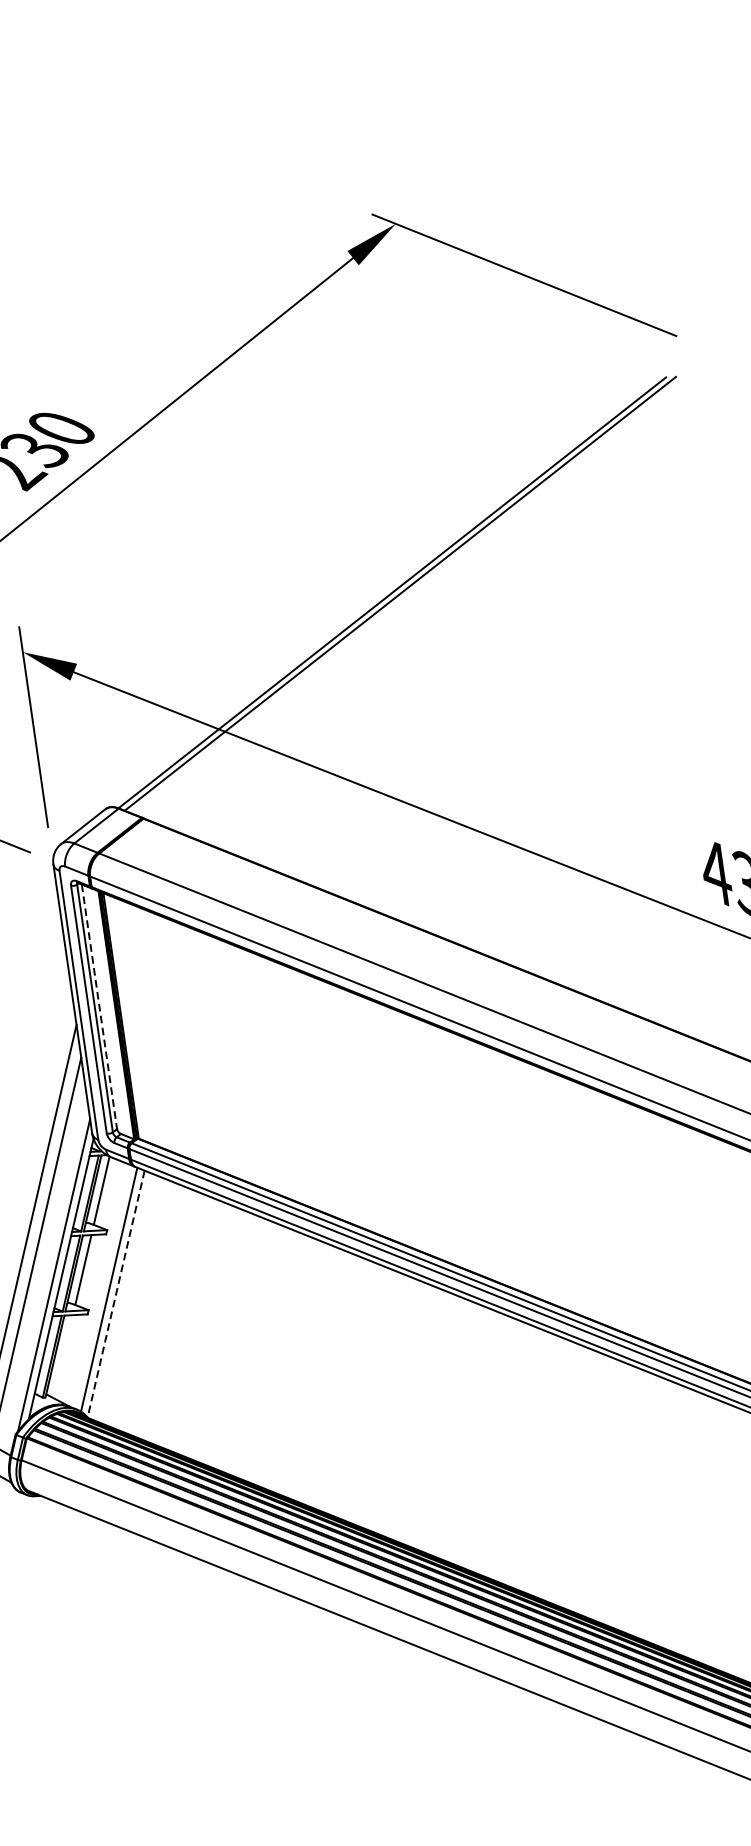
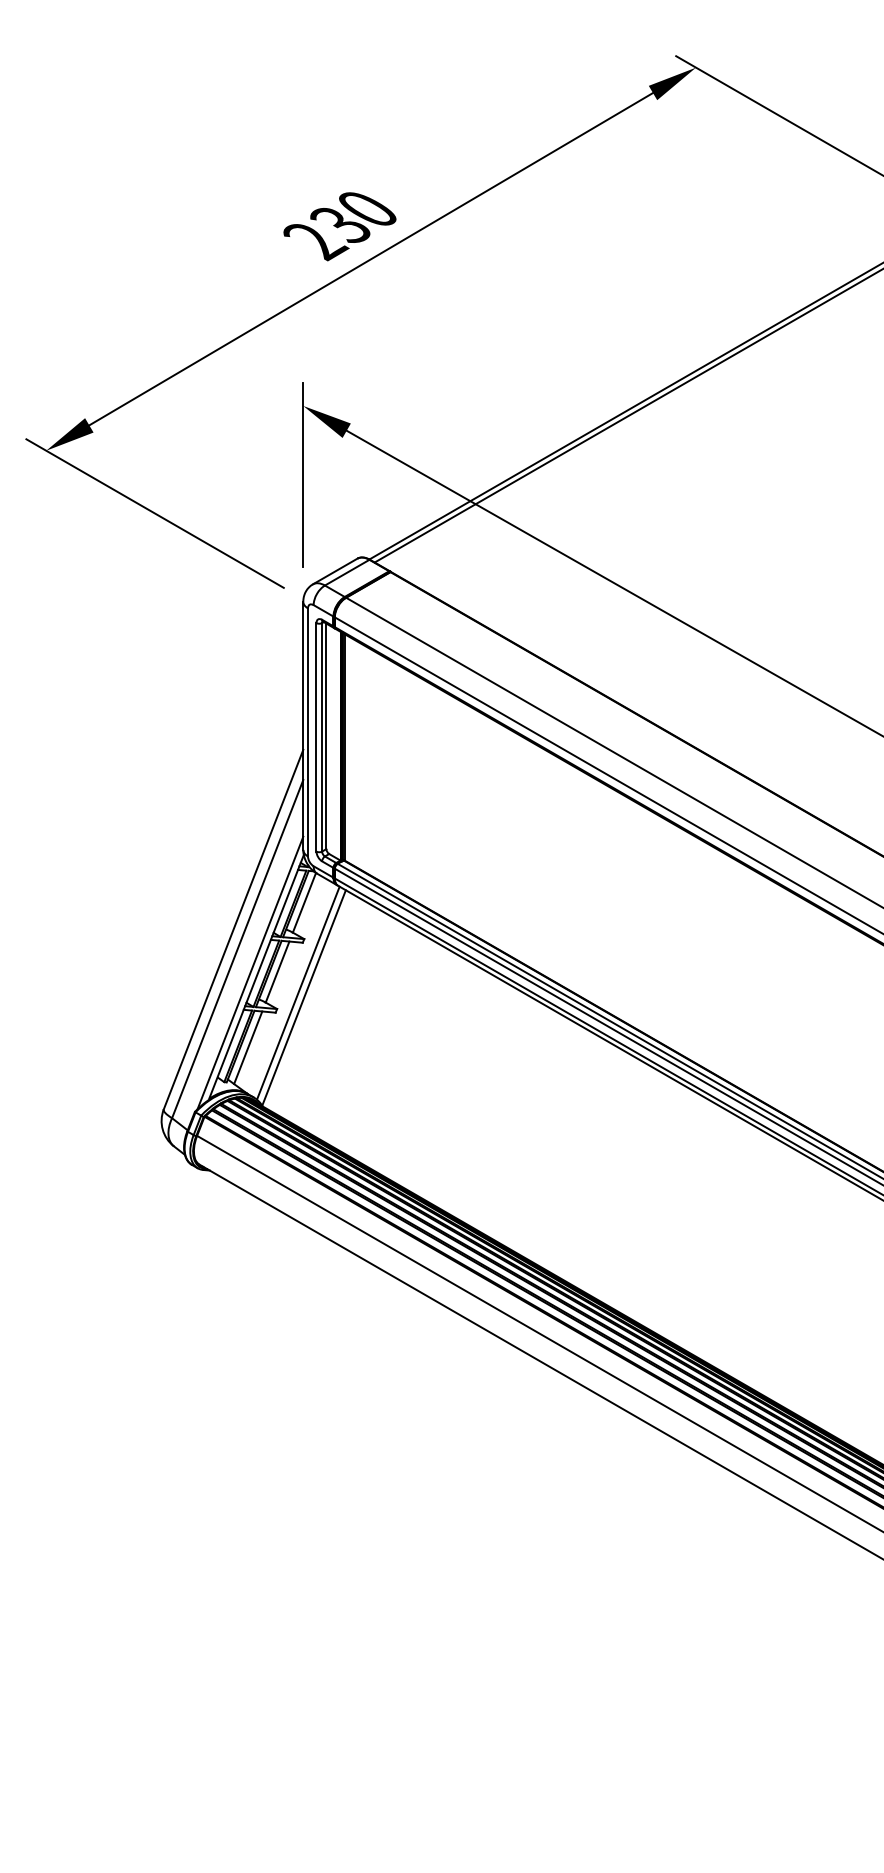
line: (99, 1006) -> (326, 736), dashed -> solid
line: (116, 1293) -> (304, 997), dashed -> solid
line: (63, 1356) -> (248, 1047), added

